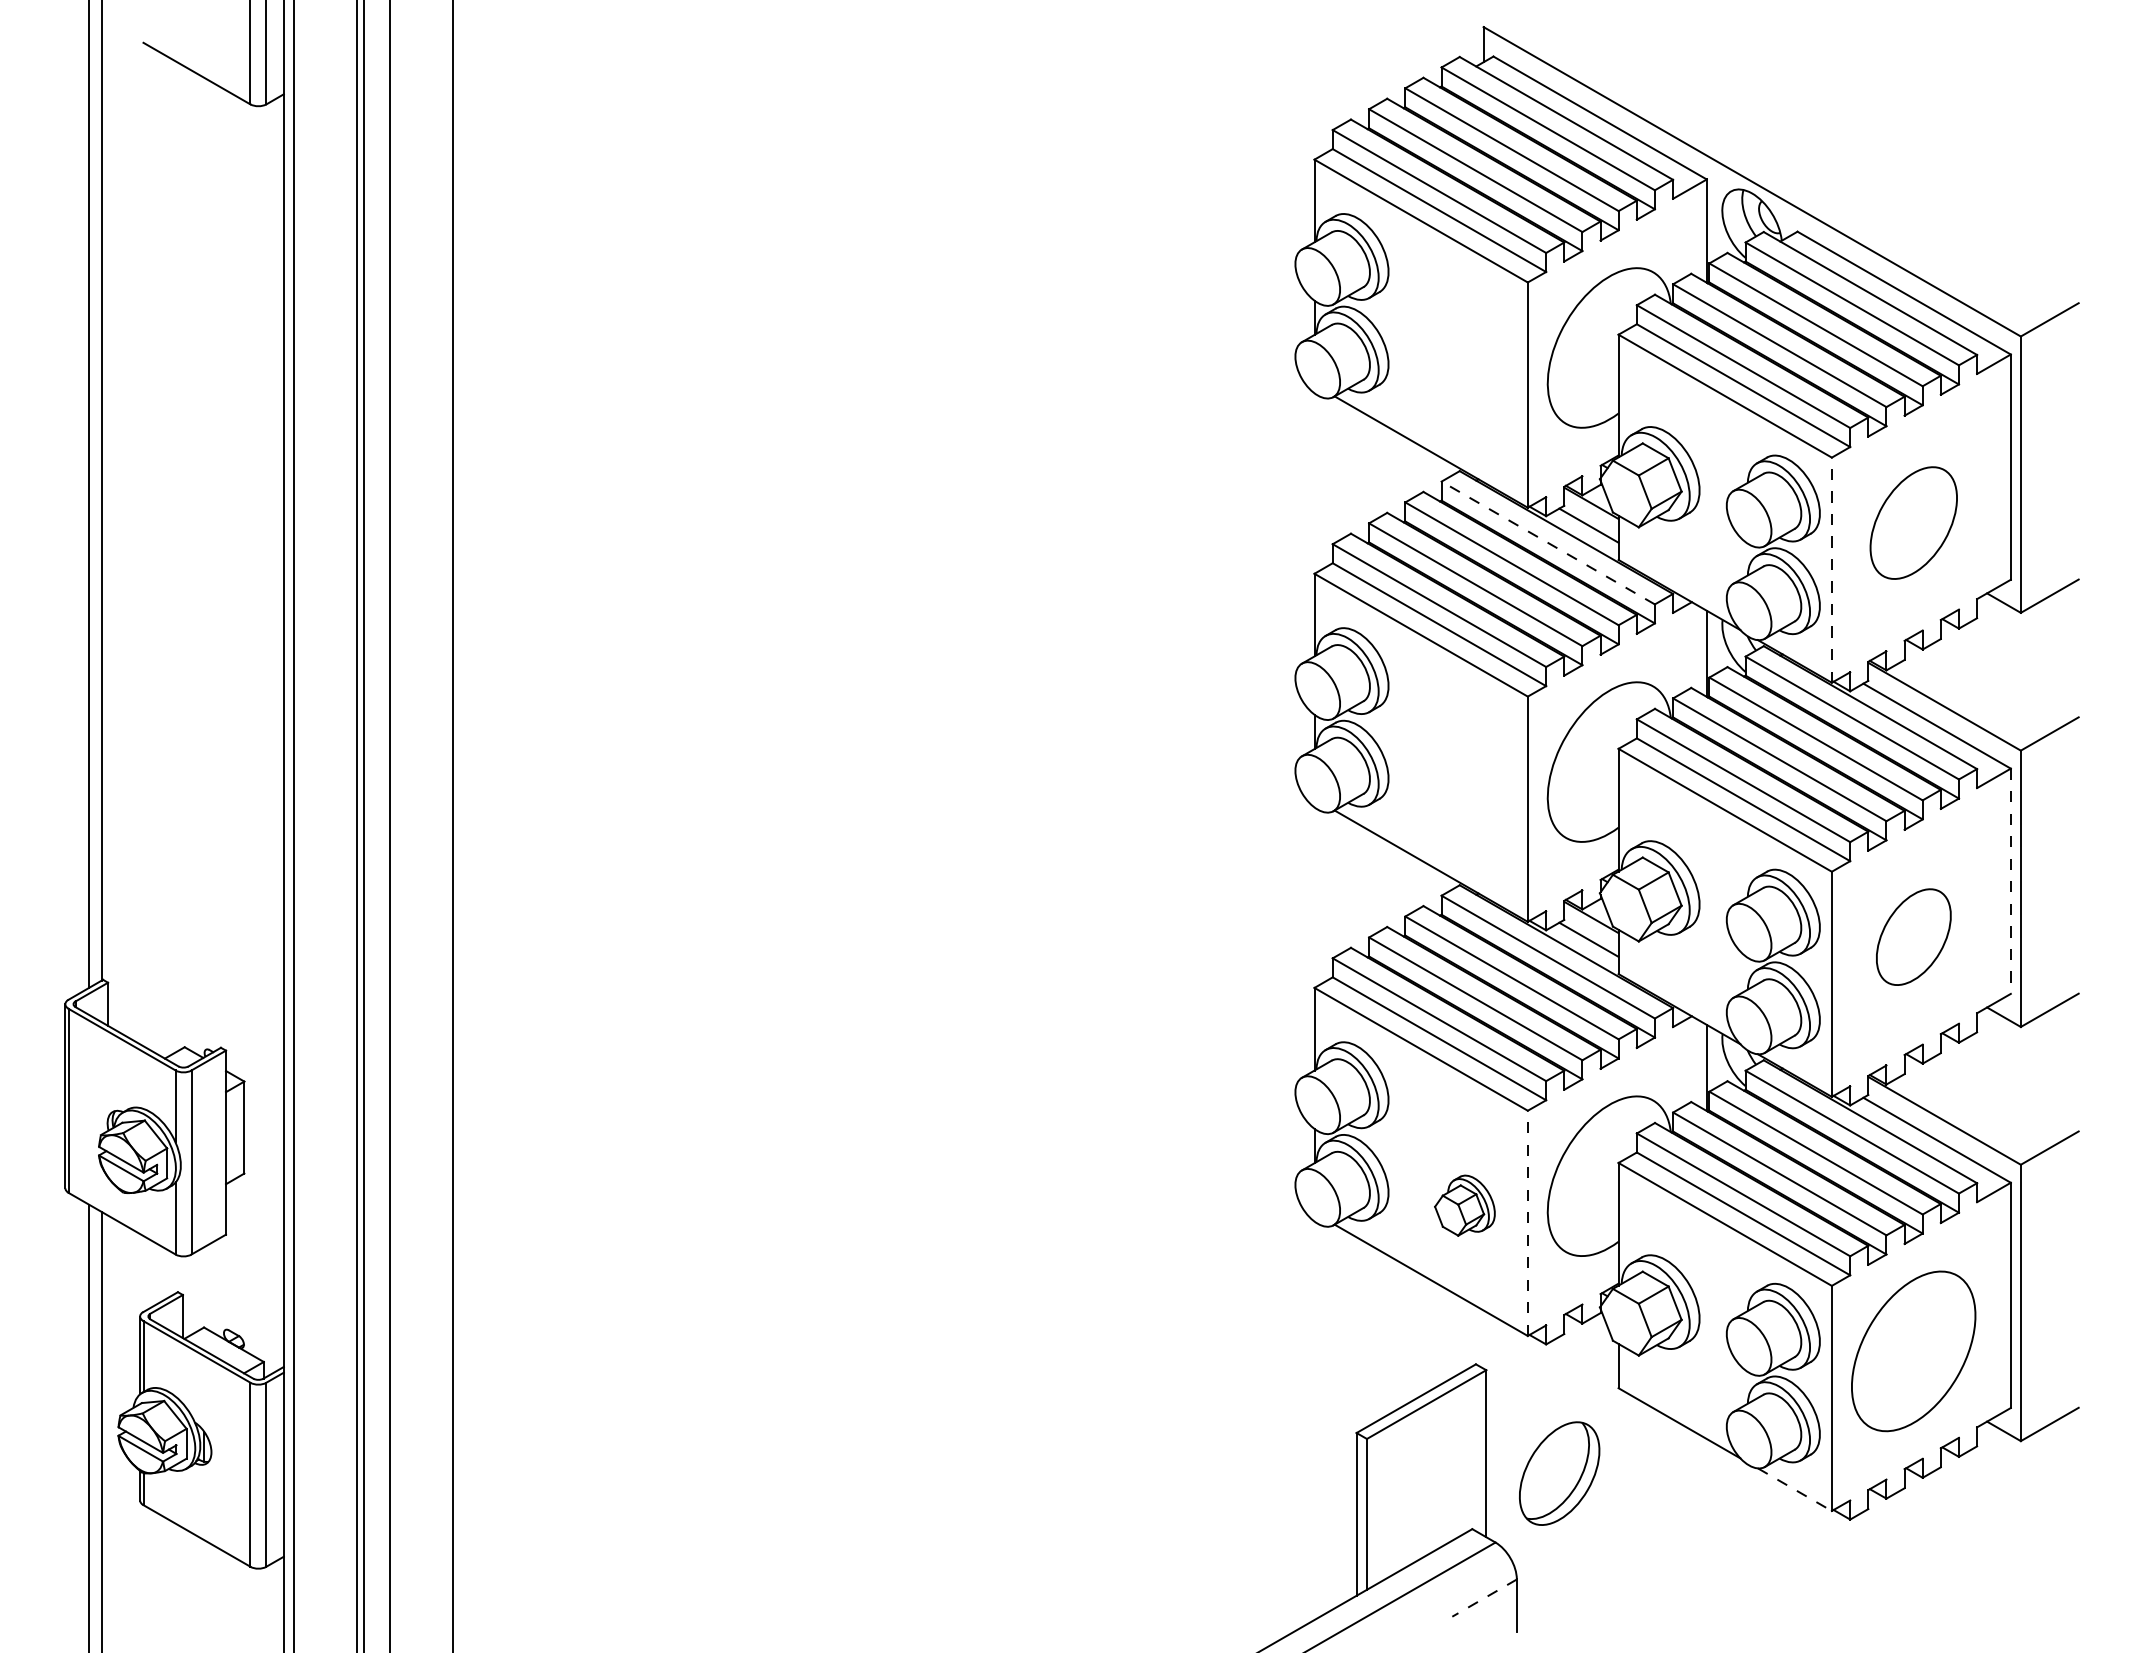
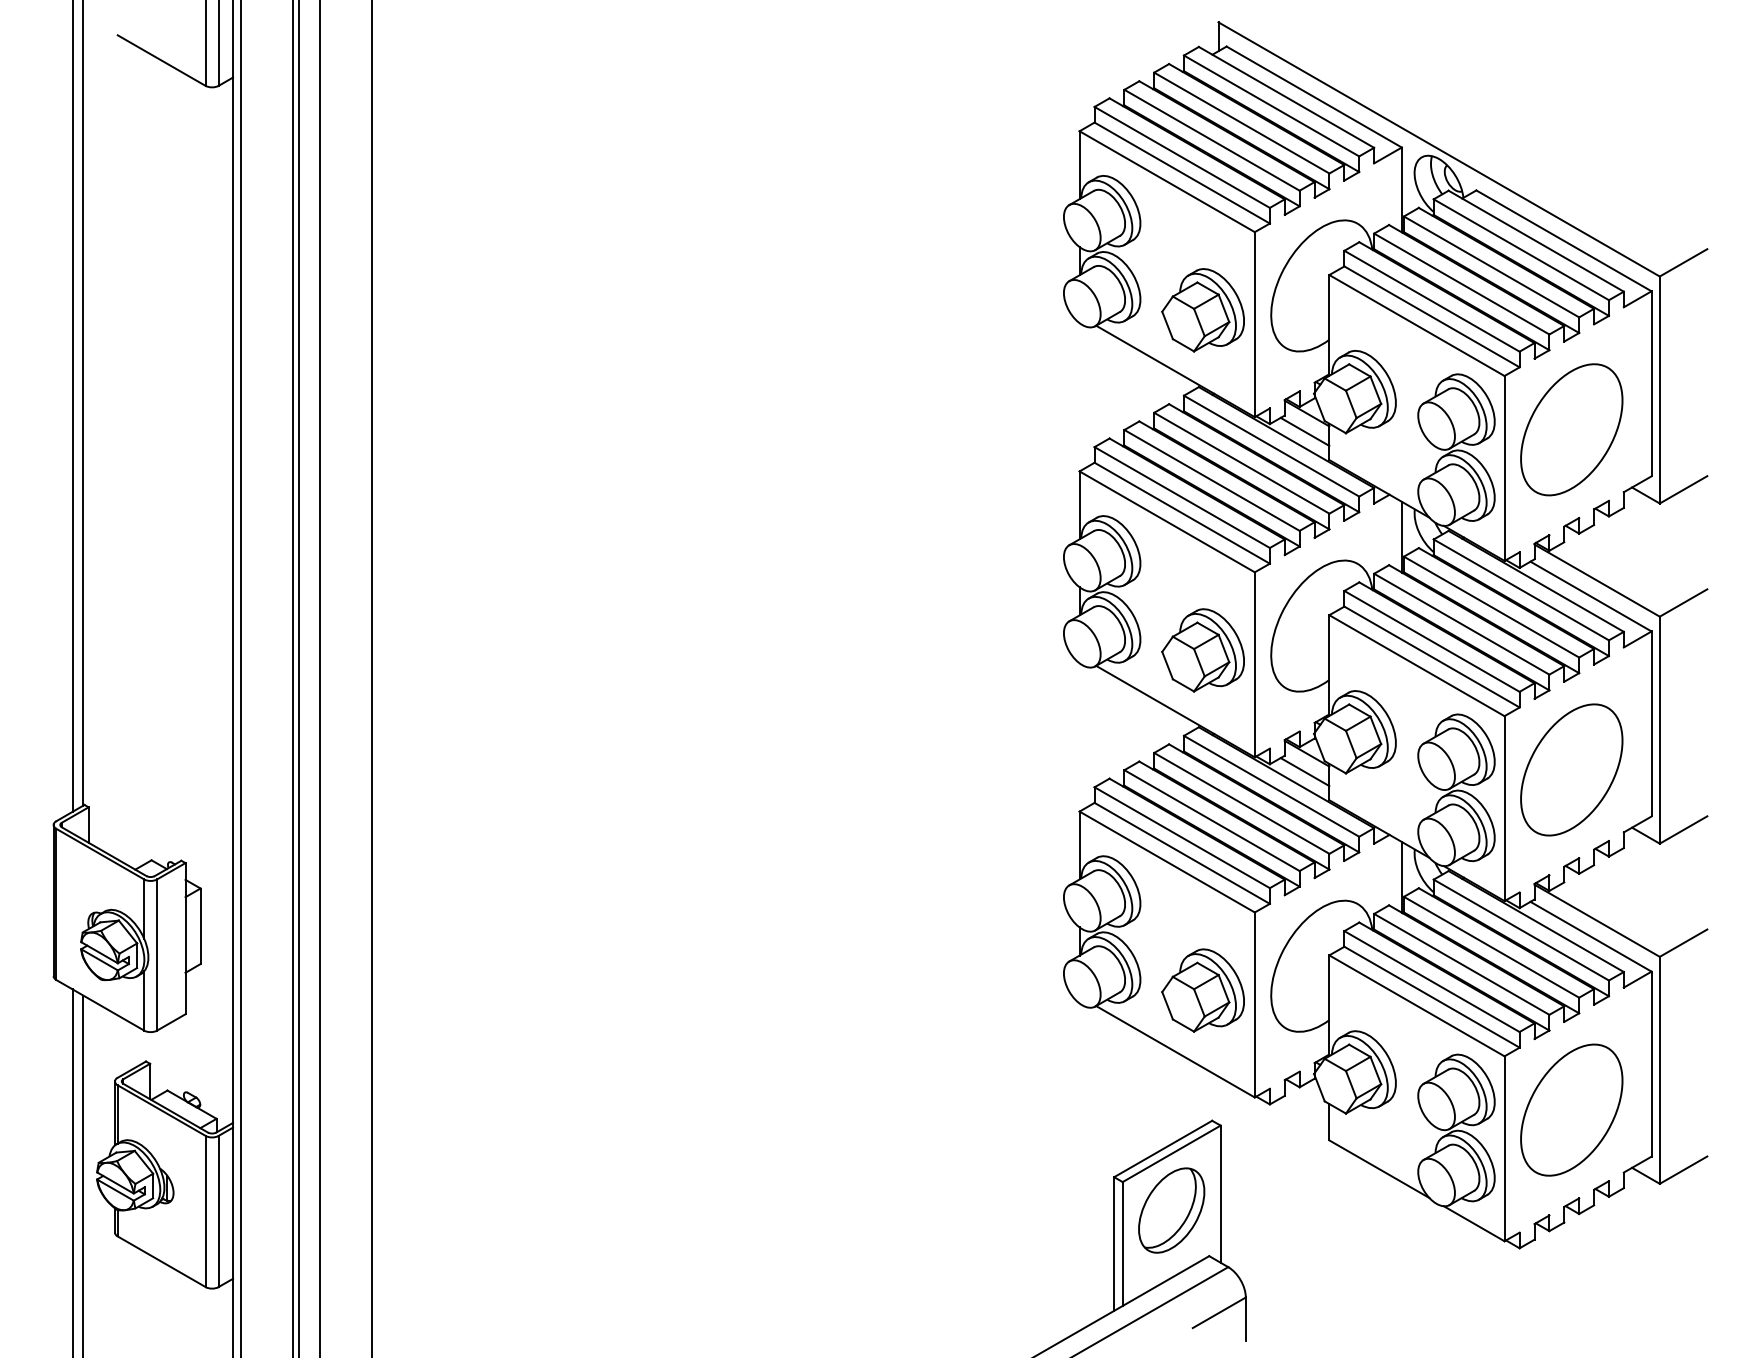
part: (1464, 377) -> (1202, 310), added
part: (1913, 522) -> (1571, 429), size x1.43
line: (1547, 542) -> (1270, 445), dashed -> solid
line: (1831, 570) -> (1504, 468), dashed -> solid
part: (1464, 791) -> (1202, 650), added
line: (2010, 881) -> (1651, 724), dashed -> solid
part: (1913, 936) -> (1571, 769), size x1.67
part: (1464, 1205) -> (1202, 990), size x1.67
line: (1527, 1223) -> (1254, 1005), dashed -> solid
part: (1559, 1473) -> (1171, 1210), moved
line: (1794, 1489) -> (1473, 1223), dashed -> solid
line: (1484, 1598) -> (1219, 1313), dashed -> solid

